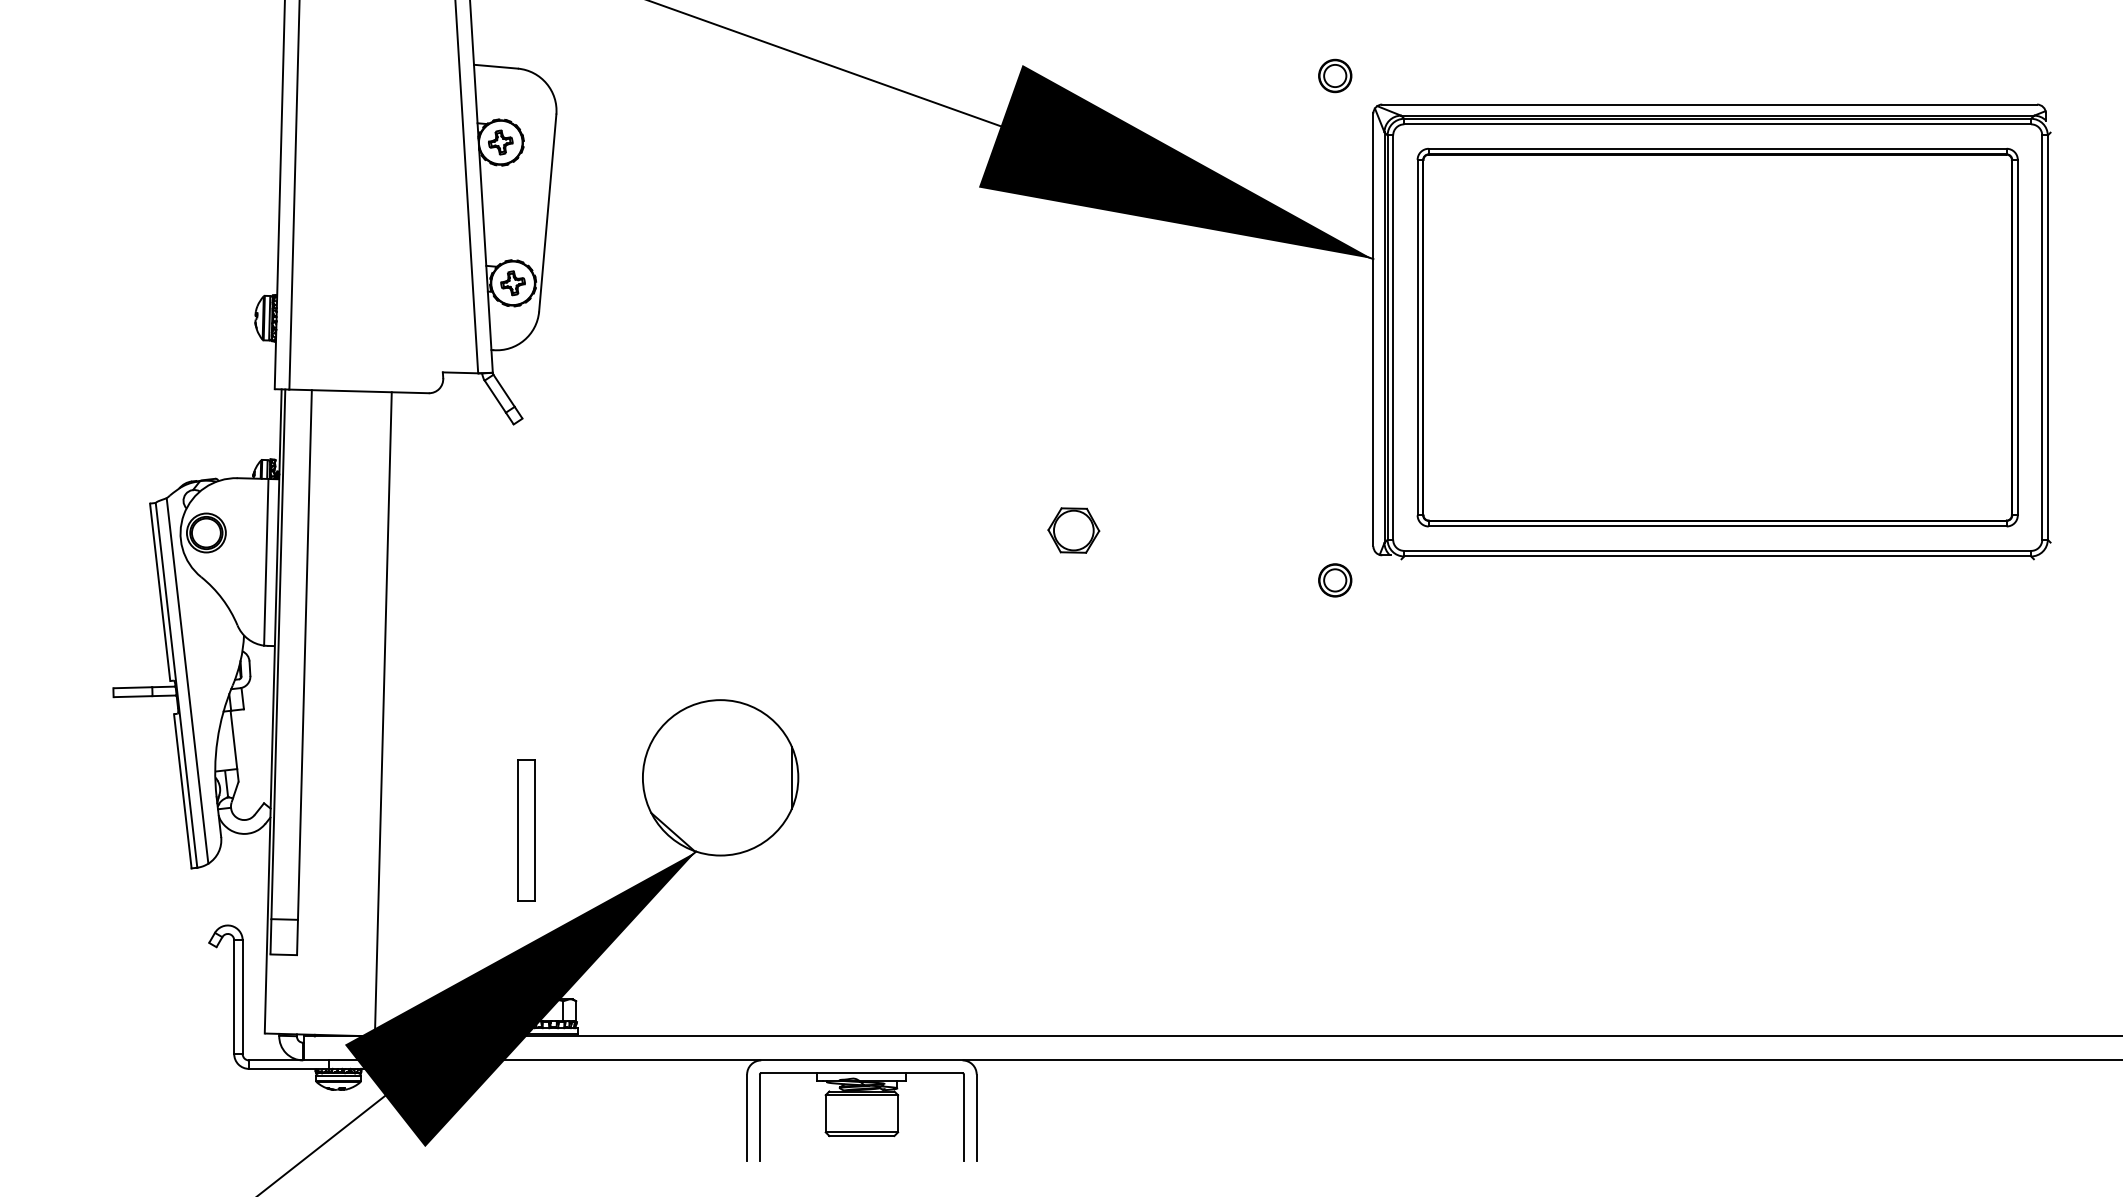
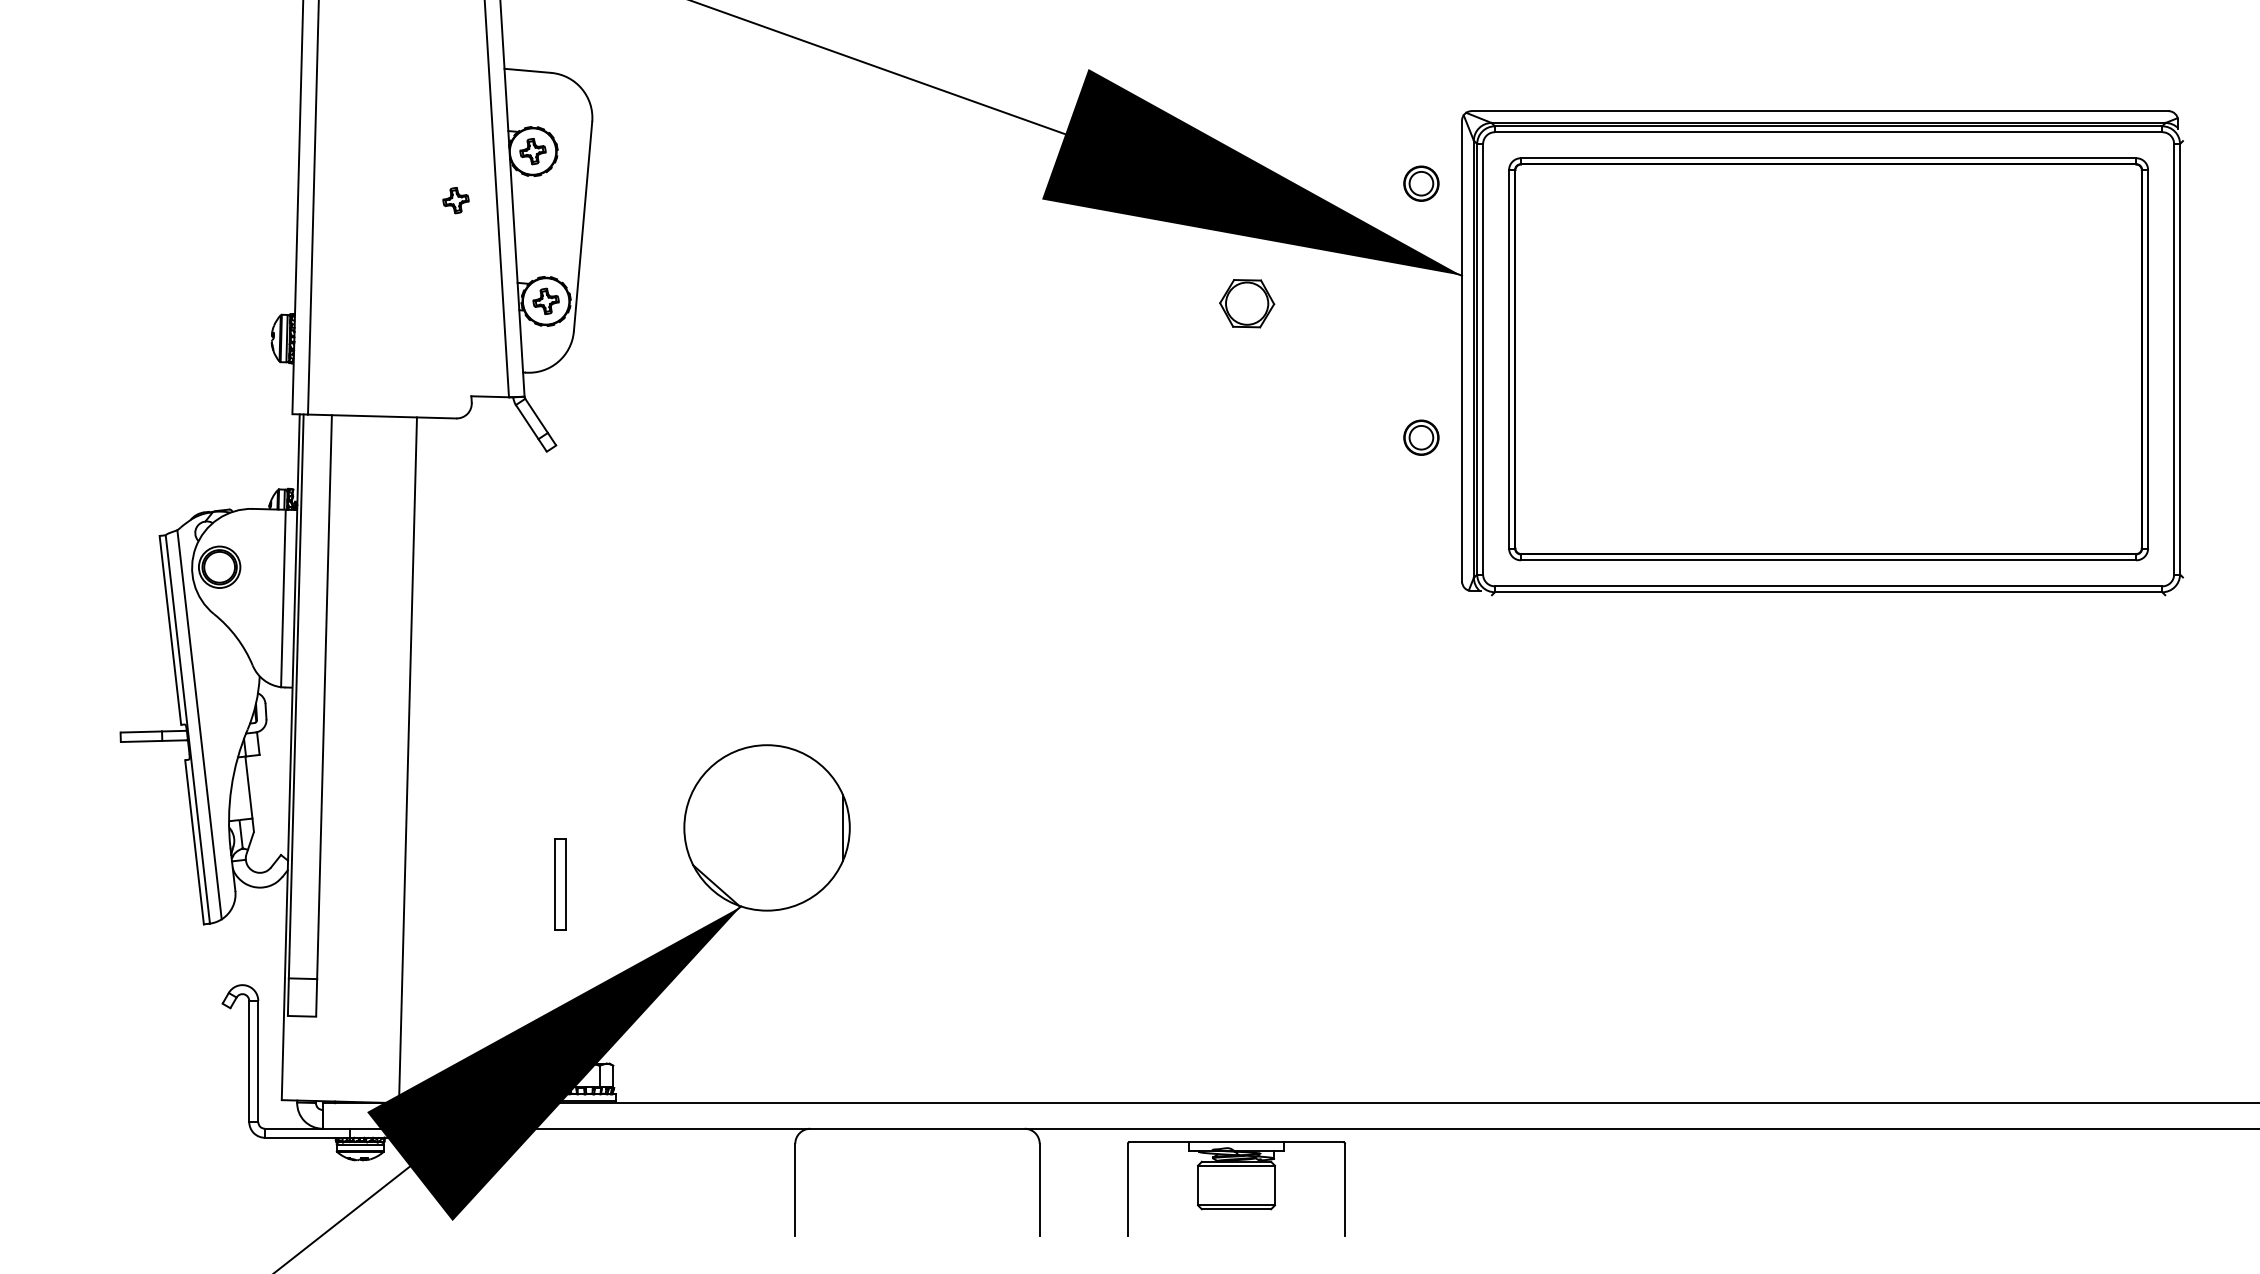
part: (1335, 75) -> (1421, 183), moved
part: (427, 188) -> (455, 200), added
part: (1074, 530) -> (1247, 303), moved
part: (1335, 580) -> (1421, 437), moved
part: (526, 830) -> (560, 884), size x0.6
part: (861, 1116) -> (1236, 1188), moved

